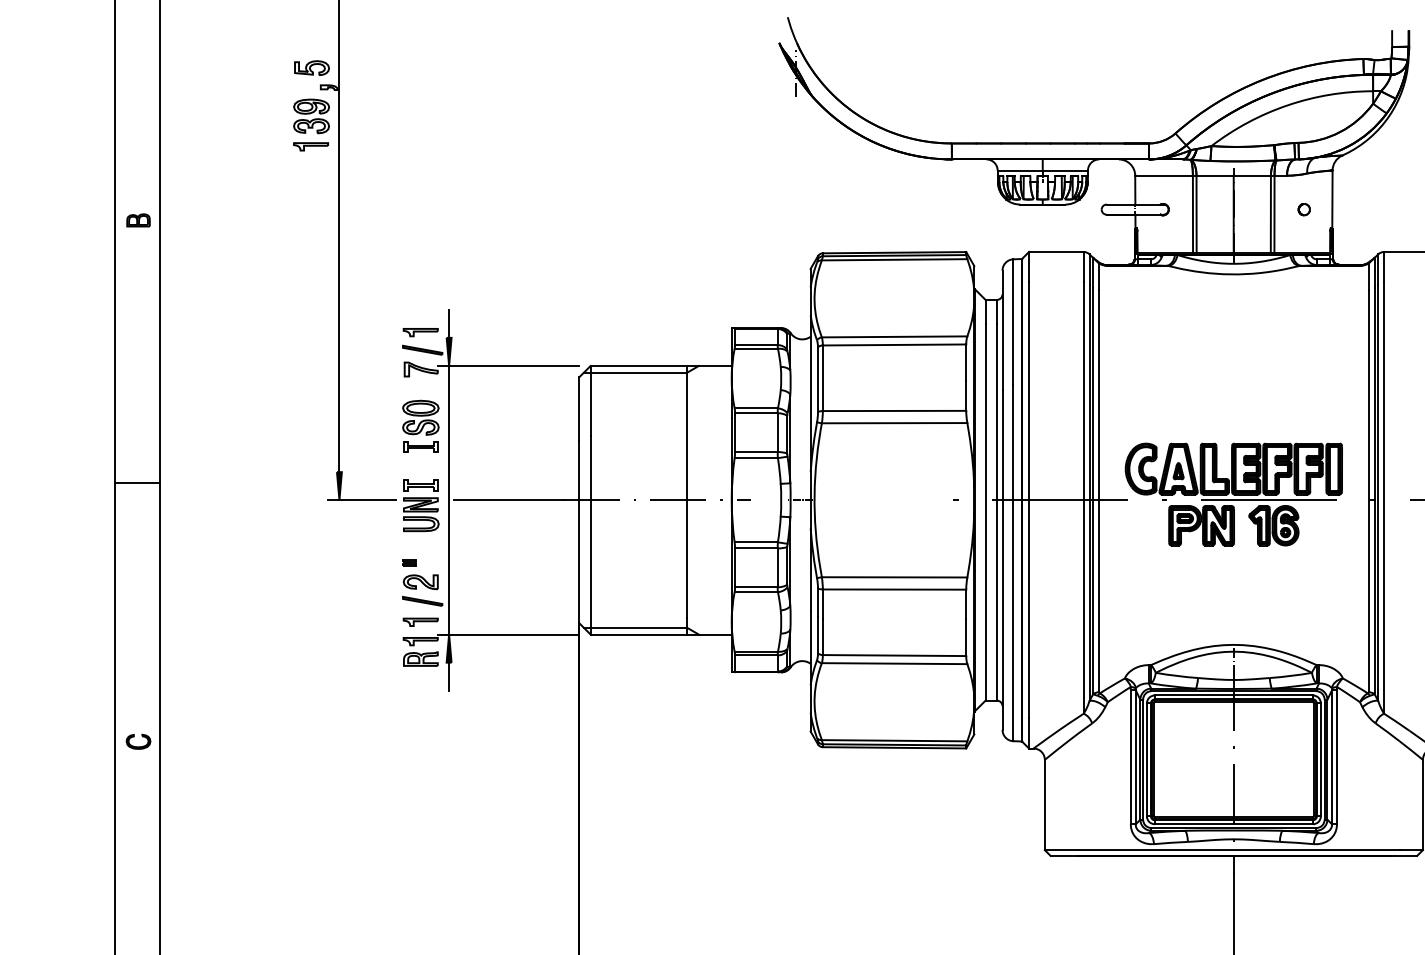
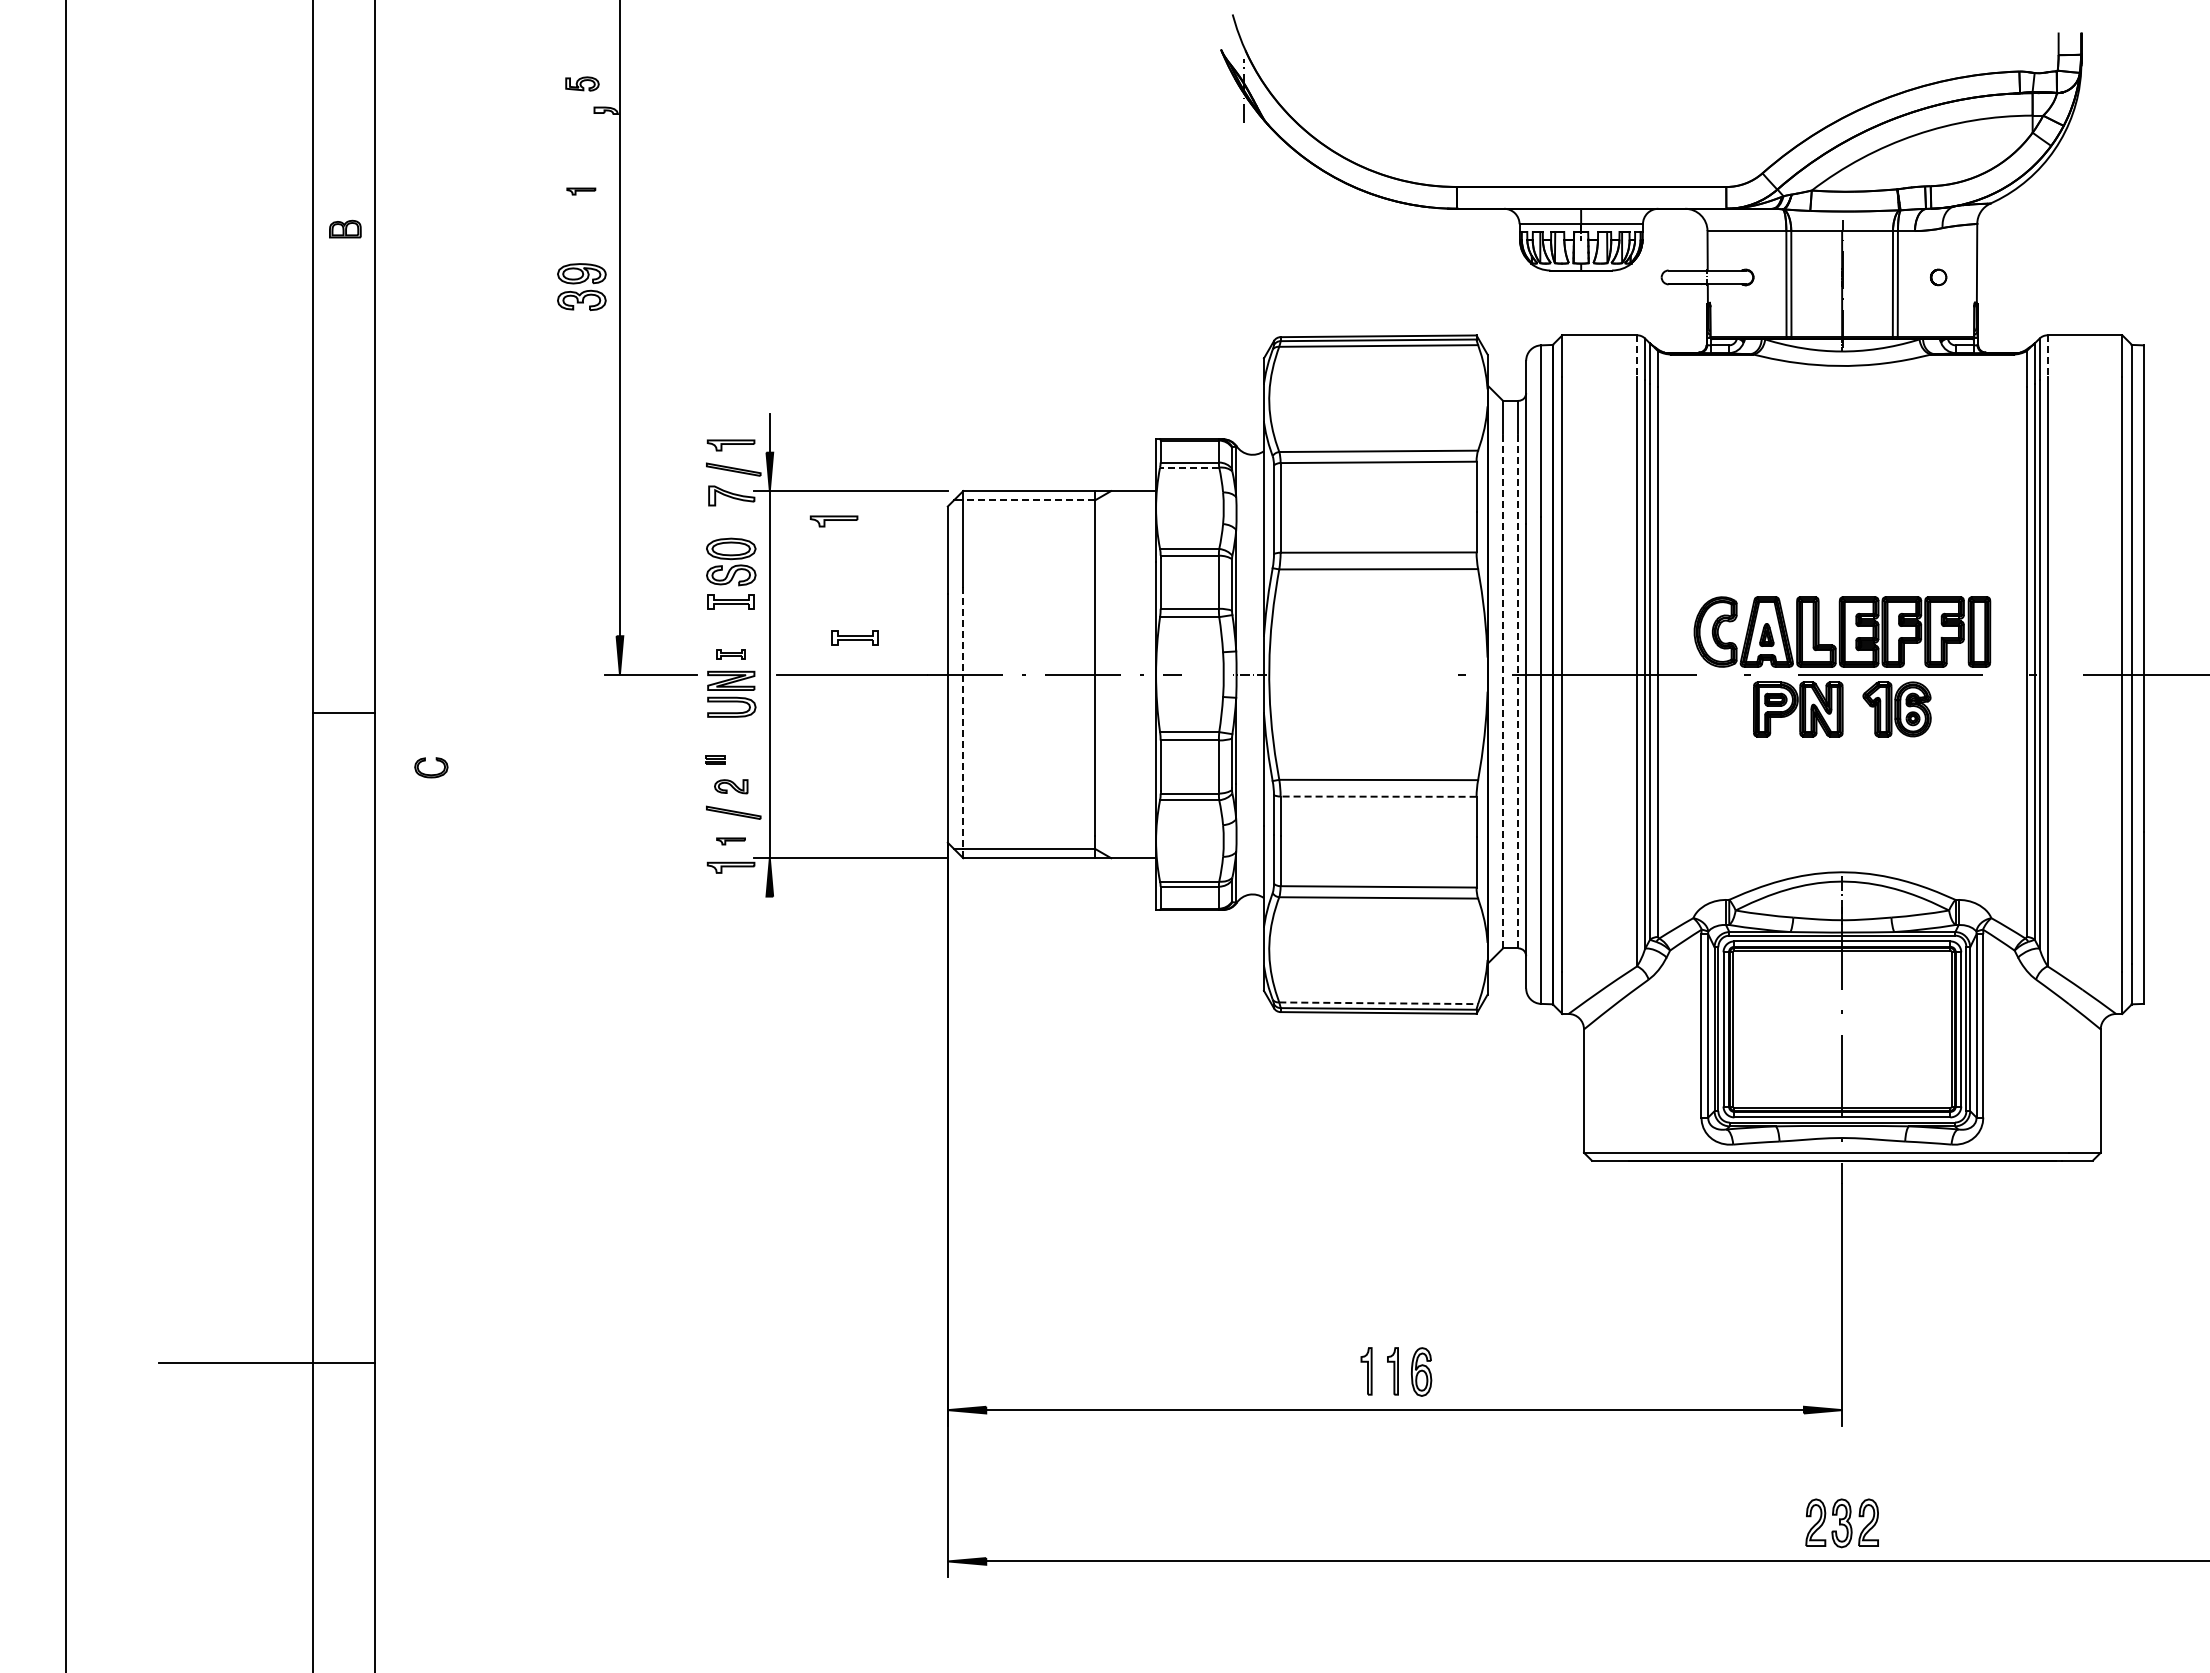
part: (312, 67) -> (582, 83), size x0.7
part: (311, 116) -> (581, 287), moved
part: (311, 146) -> (581, 191), size x0.6
part: (138, 219) -> (345, 228), moved
line: (1083, 267) -> (1637, 356), solid -> dashed
line: (1383, 267) -> (2047, 356), solid -> dashed
line: (756, 348) -> (1189, 467), solid -> dashed
line: (639, 372) -> (1029, 500), solid -> dashed
part: (495, 388) -> (833, 521), added
part: (511, 473) -> (854, 637), added
line: (137, 483) -> (343, 713), moved
part: (420, 485) -> (730, 654), size x0.6
line: (985, 511) -> (1503, 690), solid -> dashed
line: (996, 511) -> (1518, 690), solid -> dashed
line: (590, 535) -> (963, 722), solid -> dashed
part: (421, 582) -> (731, 786), size x0.7
line: (894, 589) -> (1378, 796), solid -> dashed
part: (420, 622) -> (730, 841), size x0.6
part: (421, 658) -> (731, 891), removed
line: (448, 676) -> (769, 915), removed
line: (895, 740) -> (1379, 1003), solid -> dashed
part: (138, 746) -> (431, 774), moved

